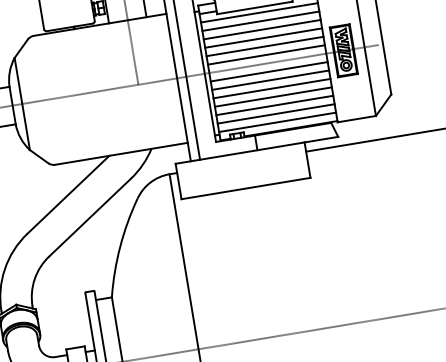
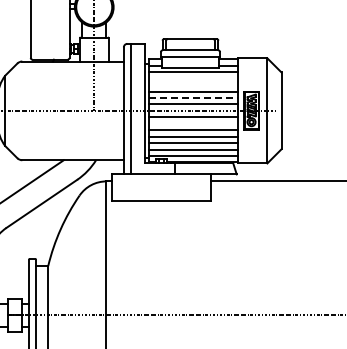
line: (261, 21) -> (193, 78), removed
line: (262, 30) -> (193, 85), removed
line: (265, 45) -> (193, 97), solid -> dashed
line: (270, 79) -> (193, 123), removed

